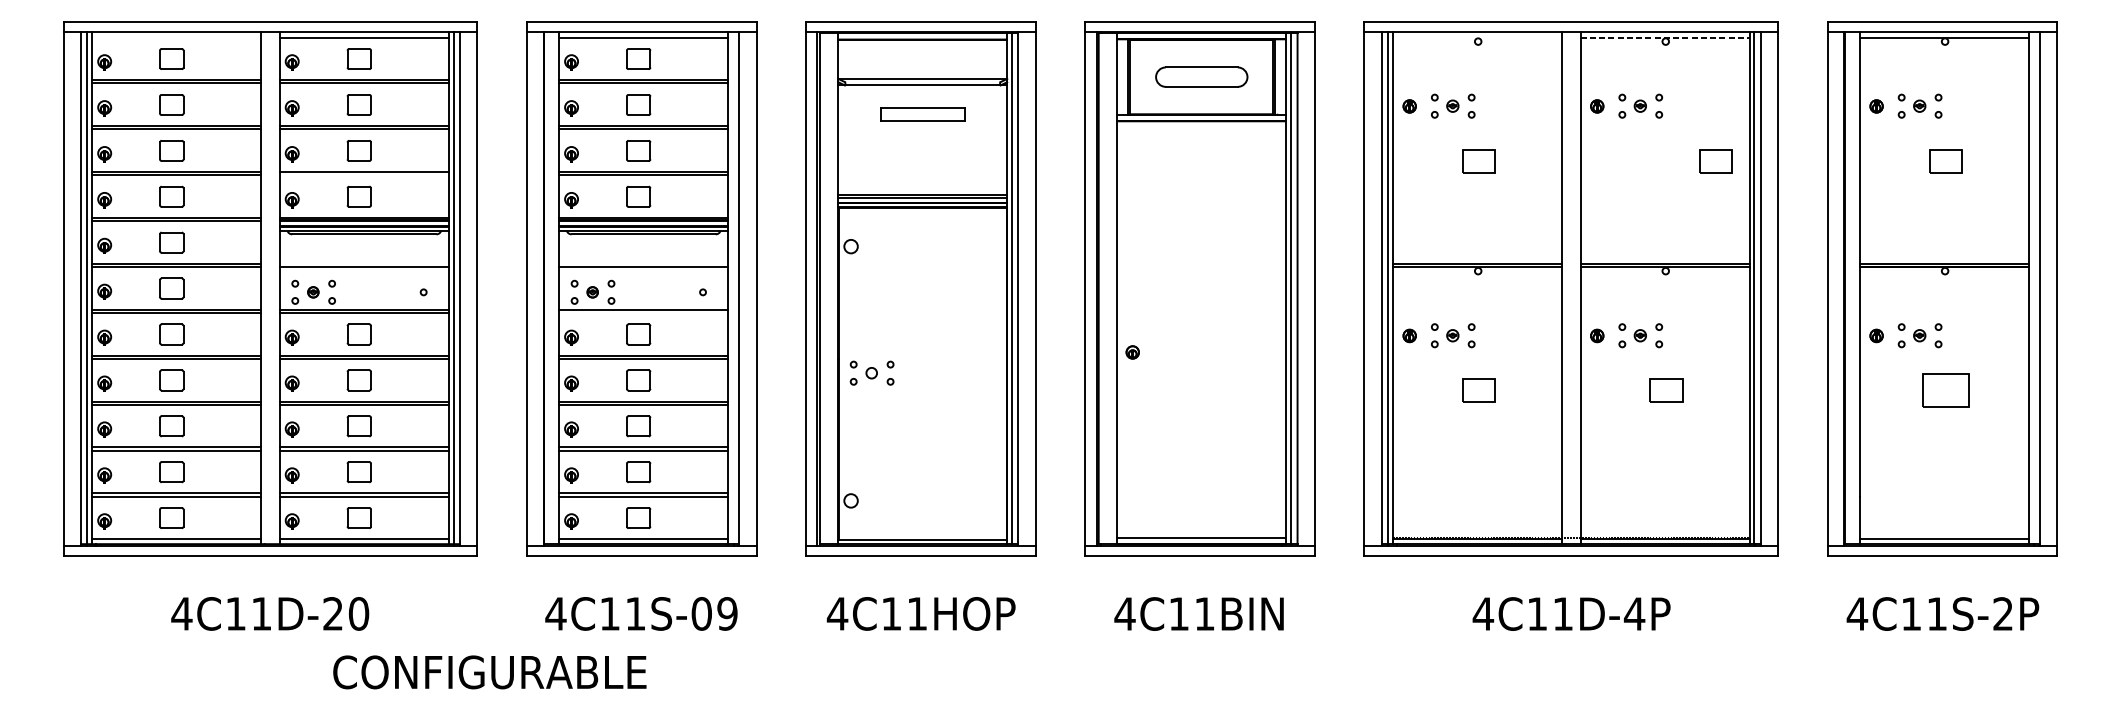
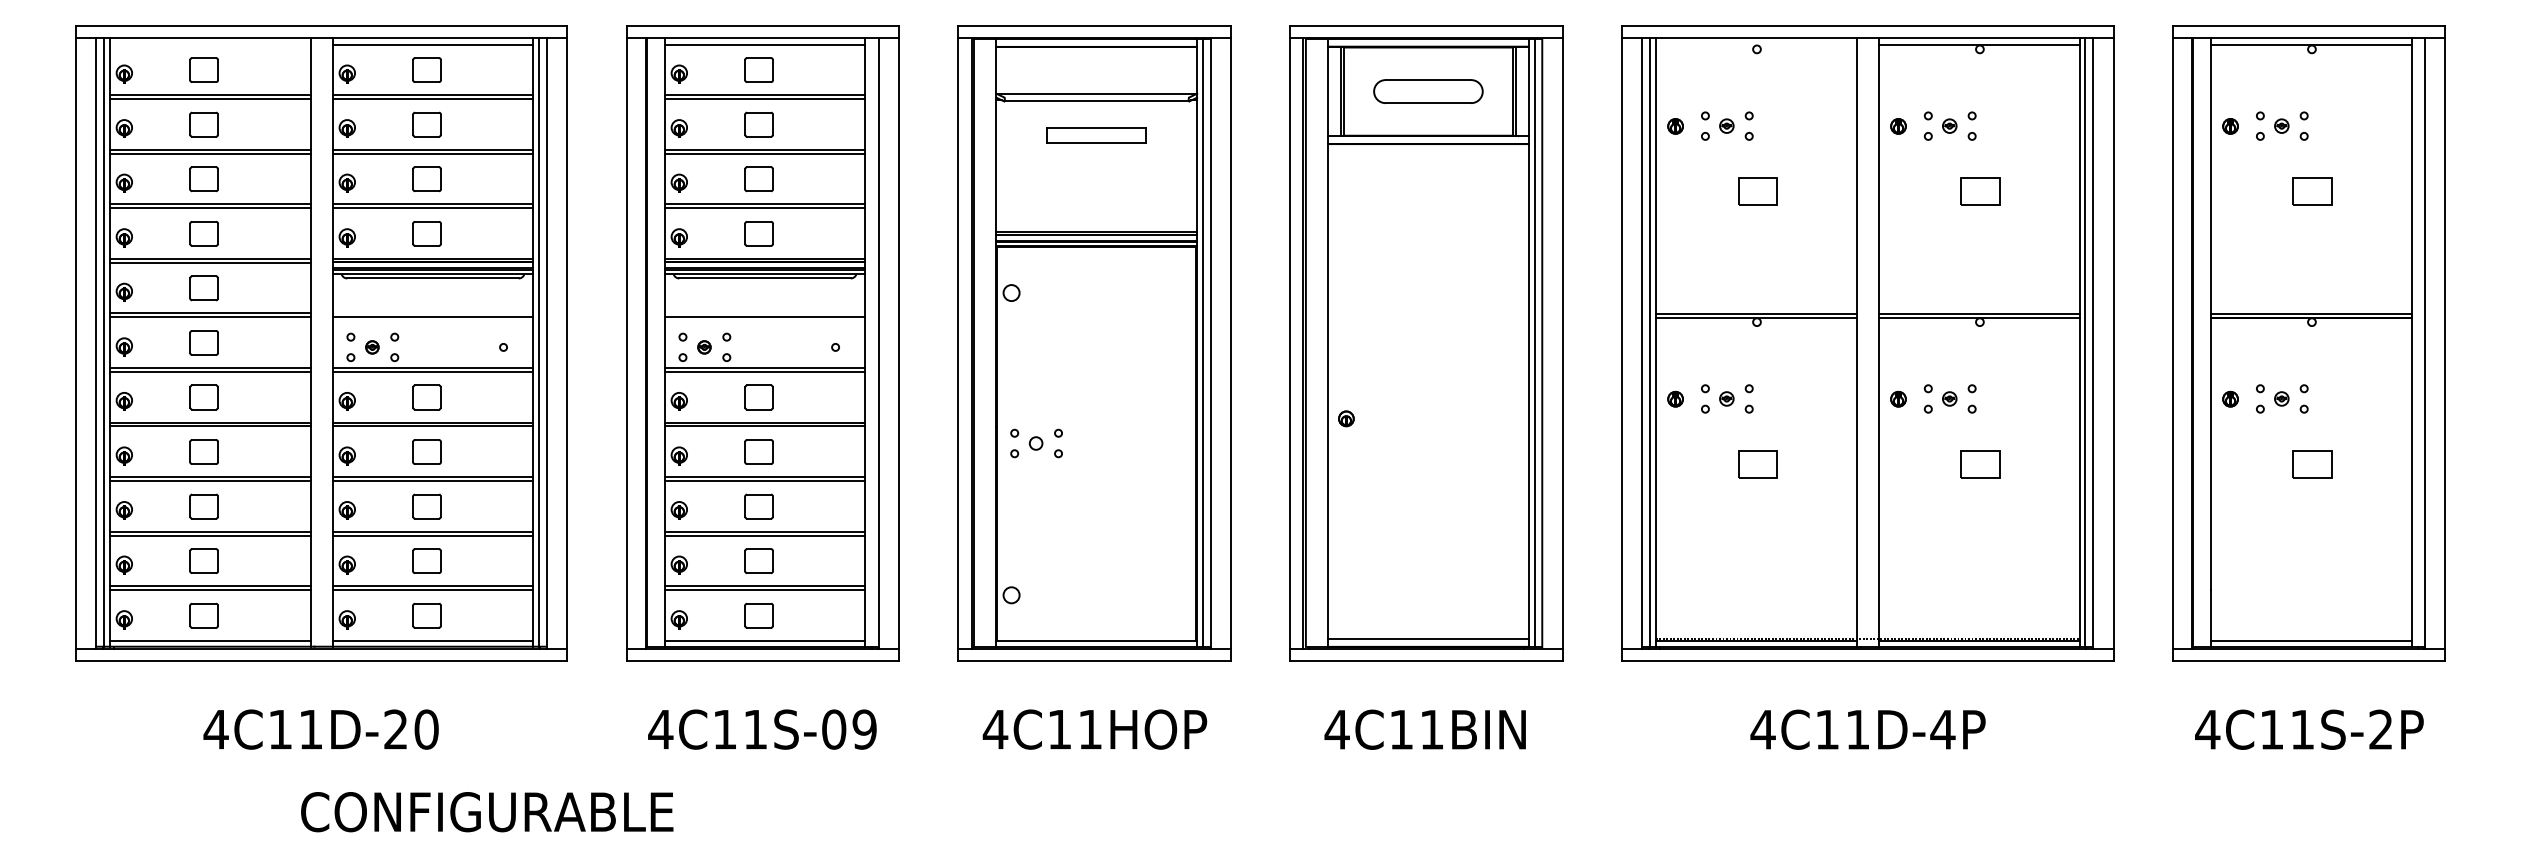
line: (1665, 37) -> (1979, 44), dashed -> solid
part: (1715, 161) -> (1980, 191), moved
line: (363, 175) -> (432, 208), added
line: (643, 312) -> (764, 371), added
part: (1945, 390) -> (2312, 464), size x0.71
text: (490, 672) -> (487, 812), moved

